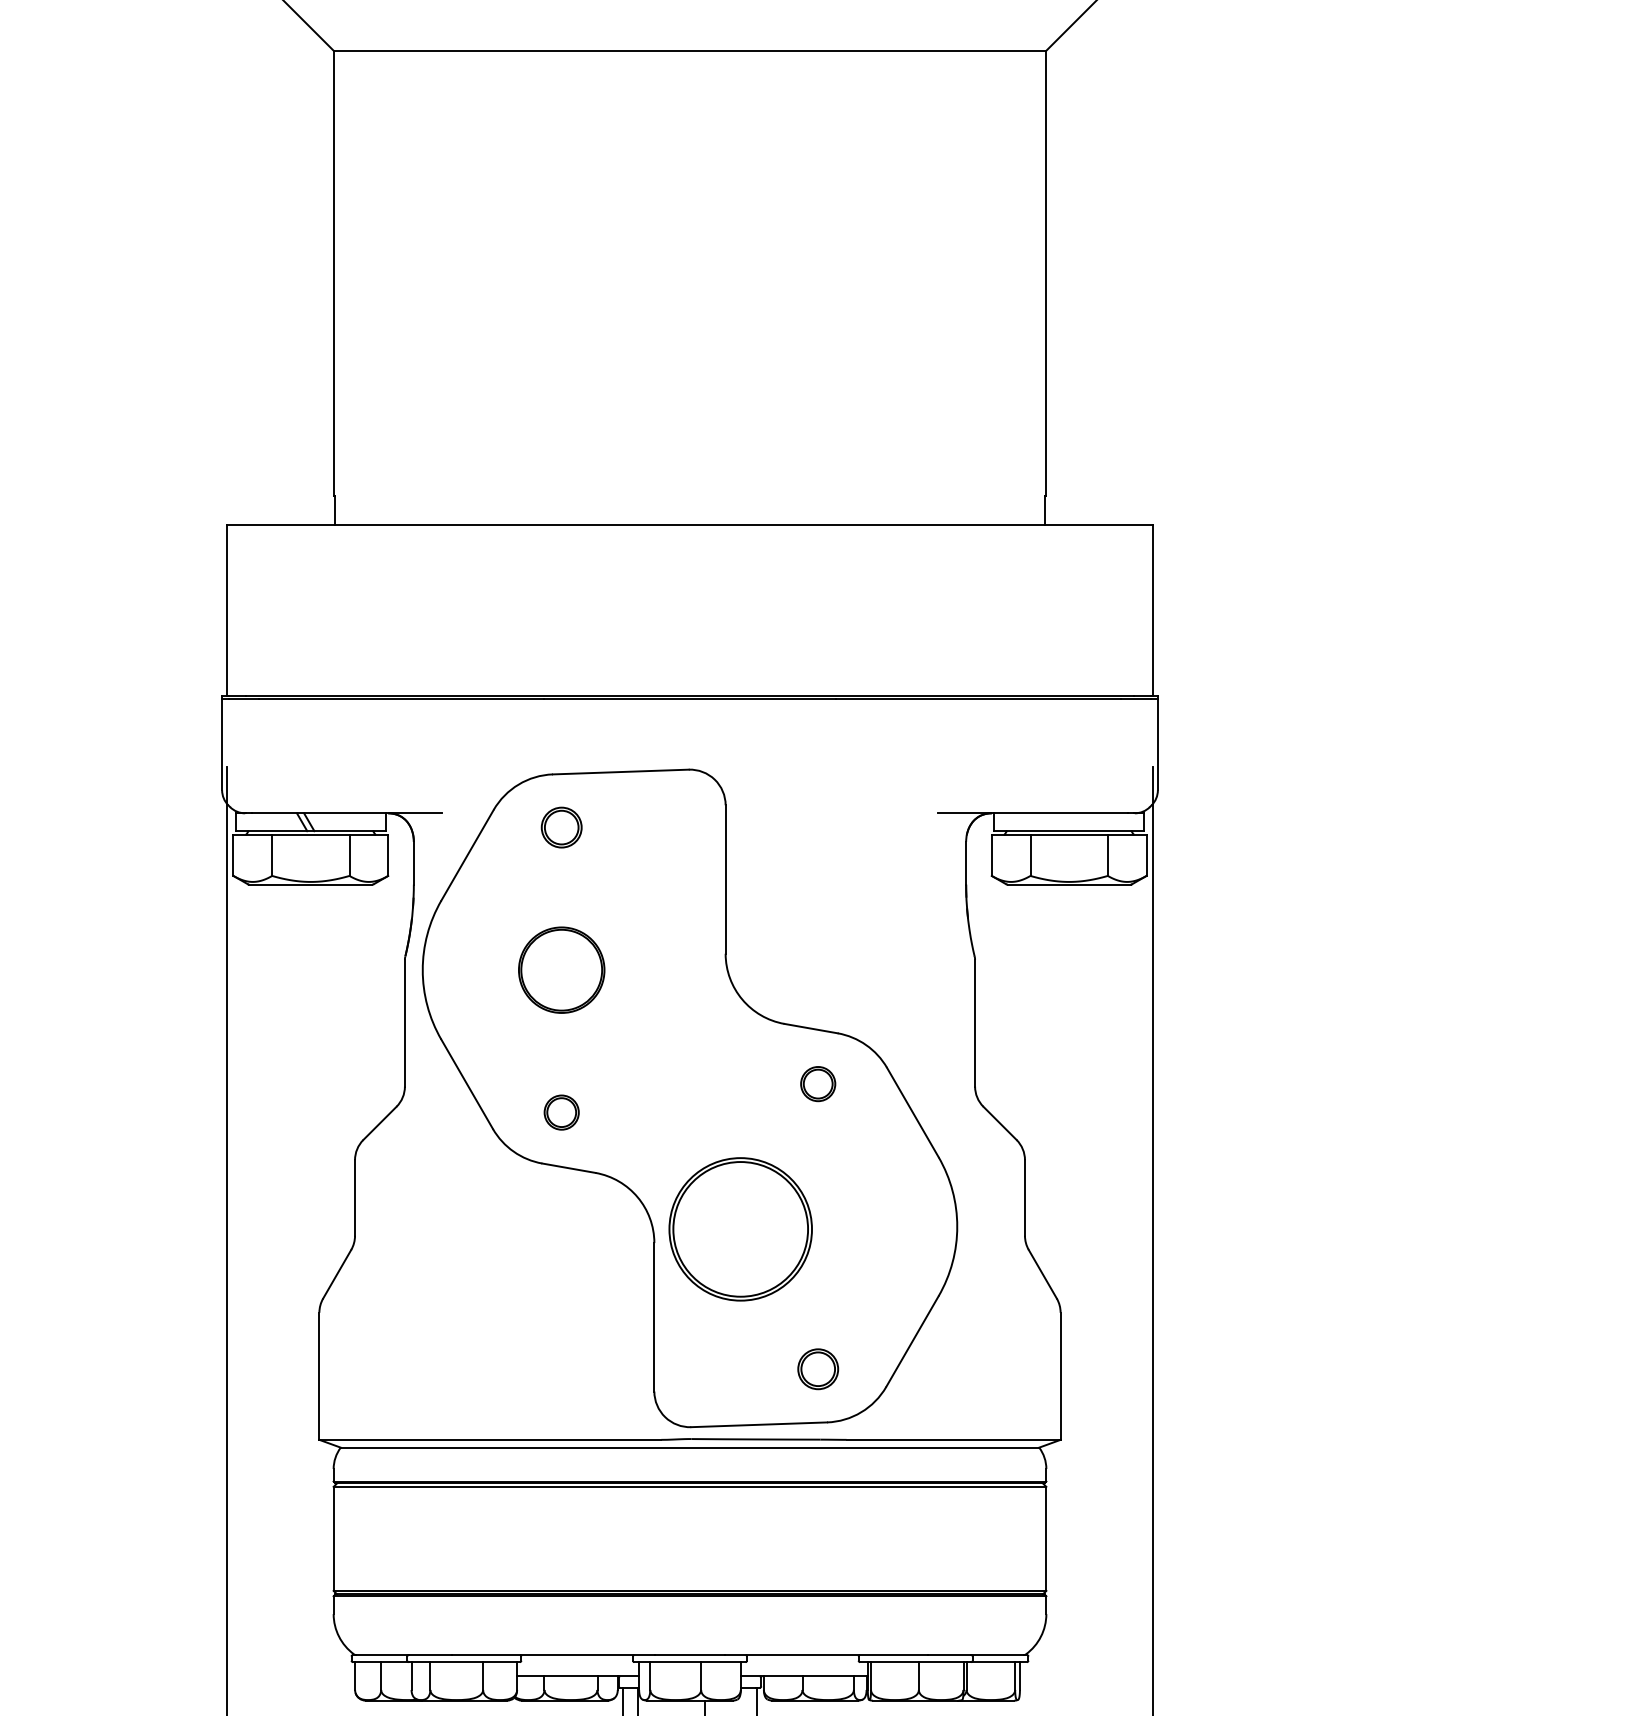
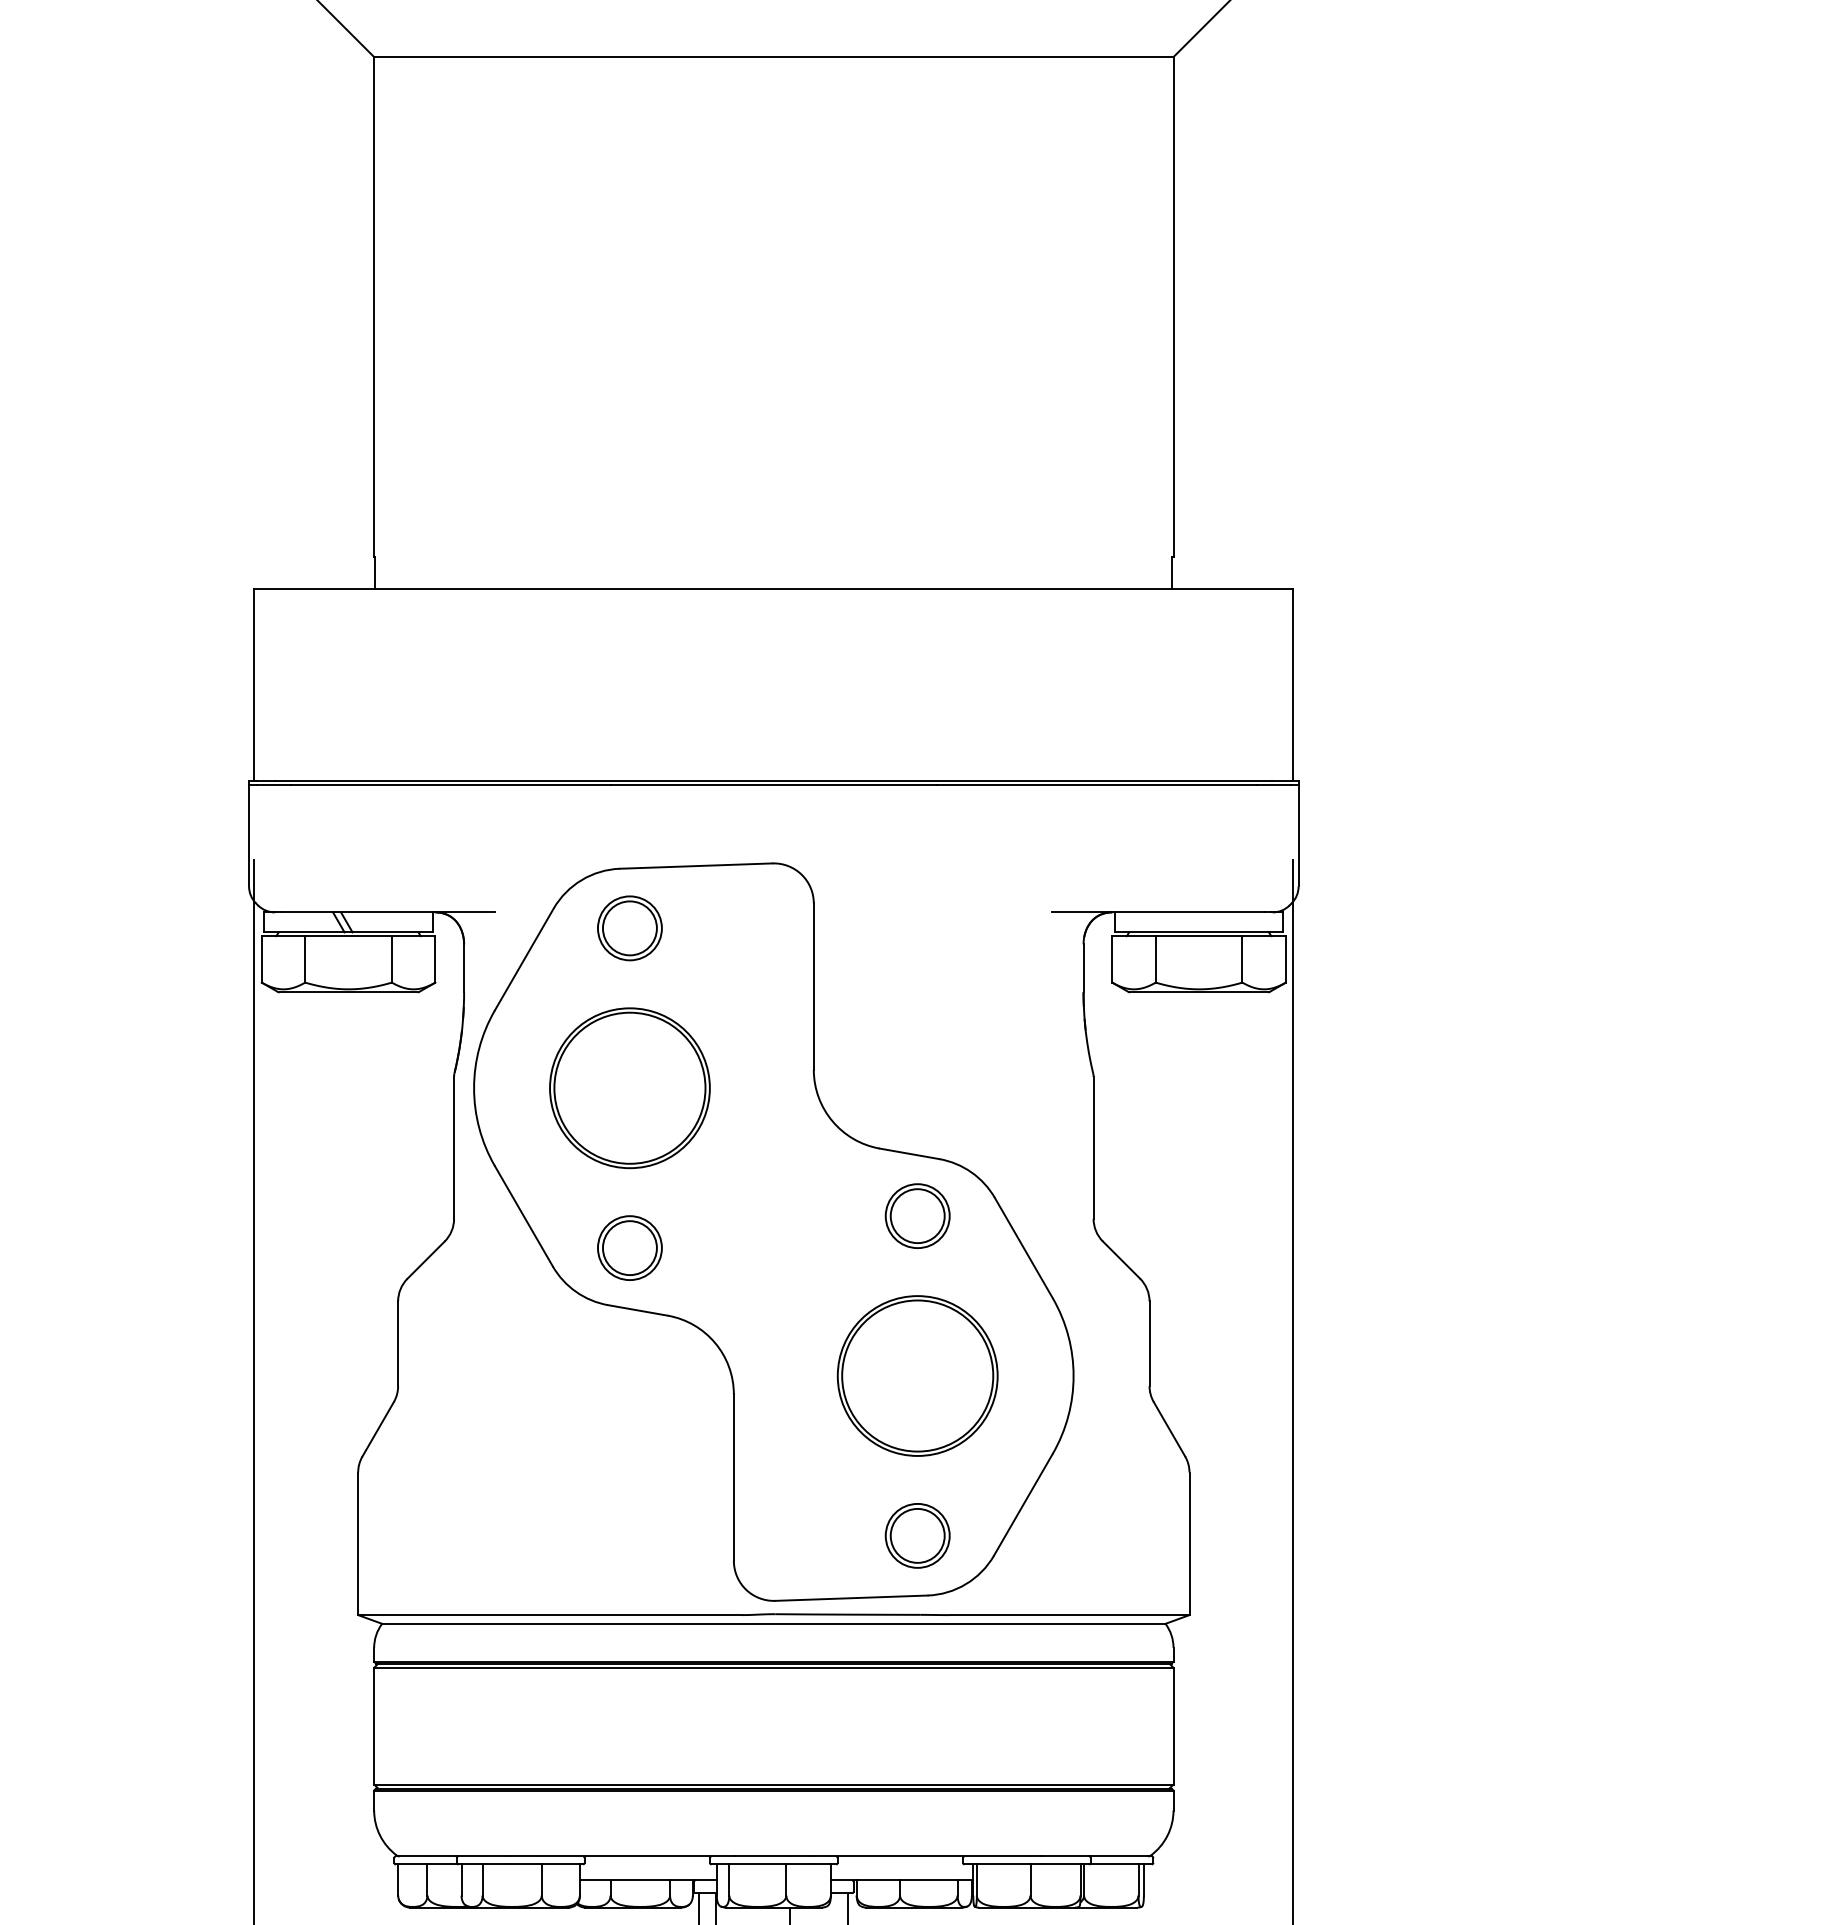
part: (561, 827) -> (629, 928), size x1.43
part: (561, 970) -> (629, 1088), size x1.67
part: (818, 1083) -> (917, 1215), size x1.67
part: (561, 1112) -> (629, 1247), size x1.67
part: (740, 1228) -> (917, 1375), moved
part: (818, 1368) -> (917, 1535), size x1.43

